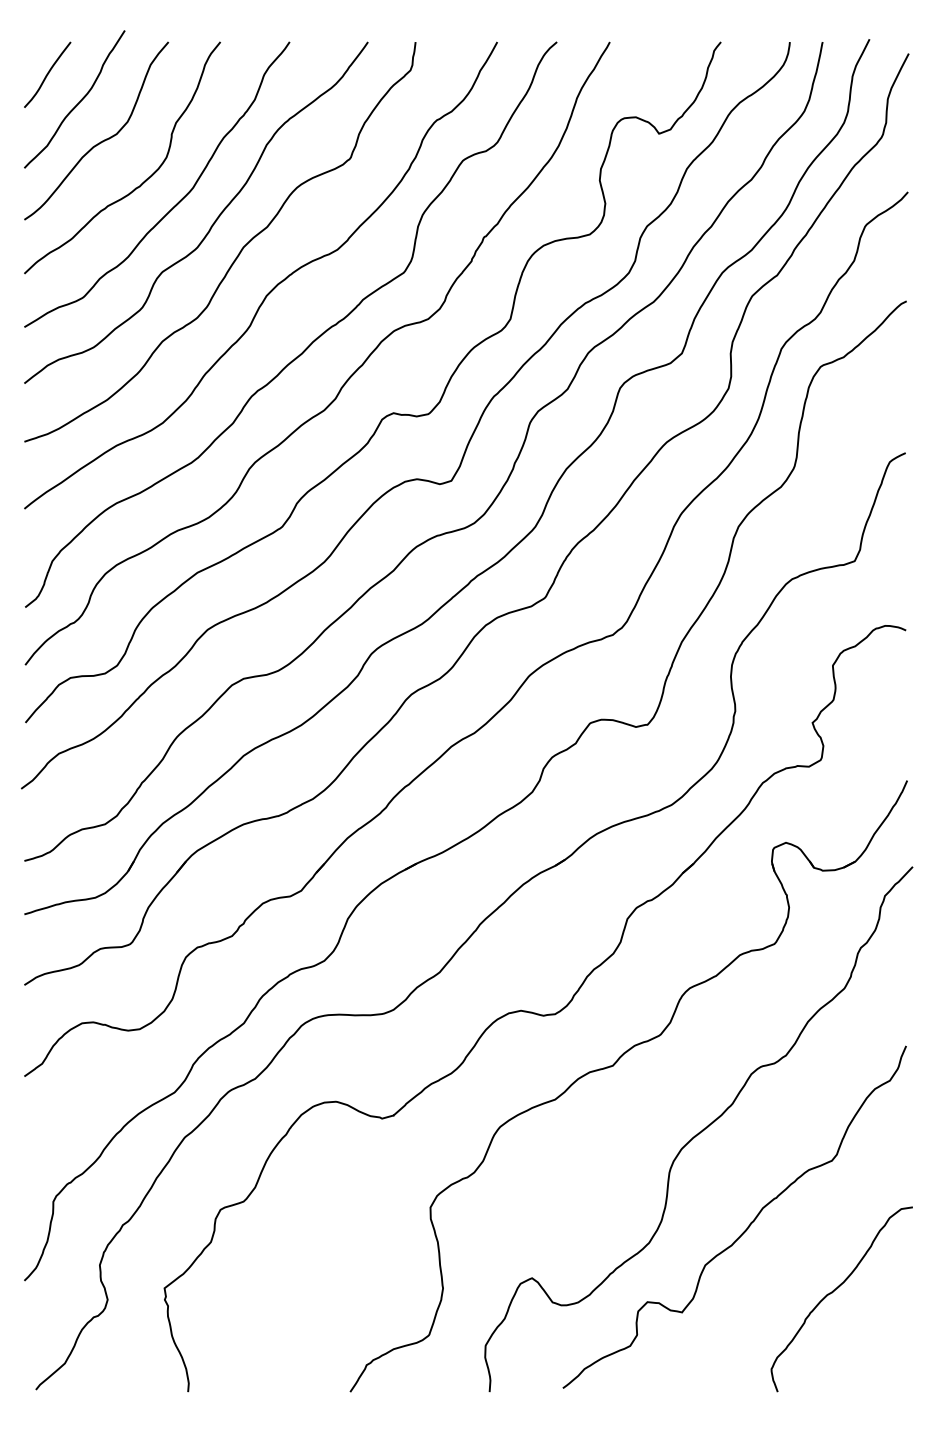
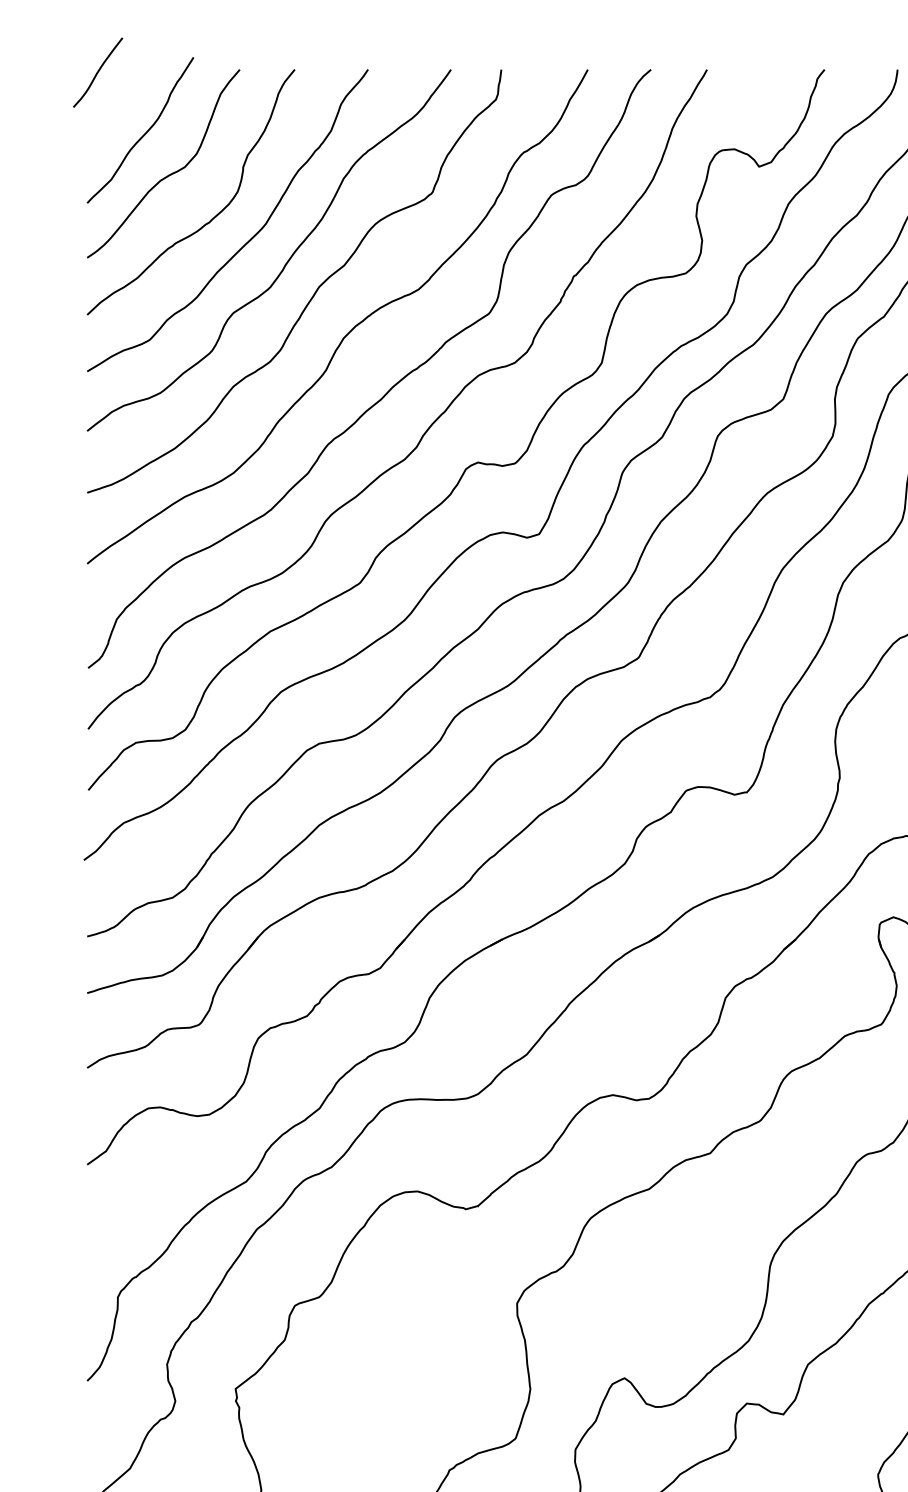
curve: (47, 74) -> (97, 72), moved

